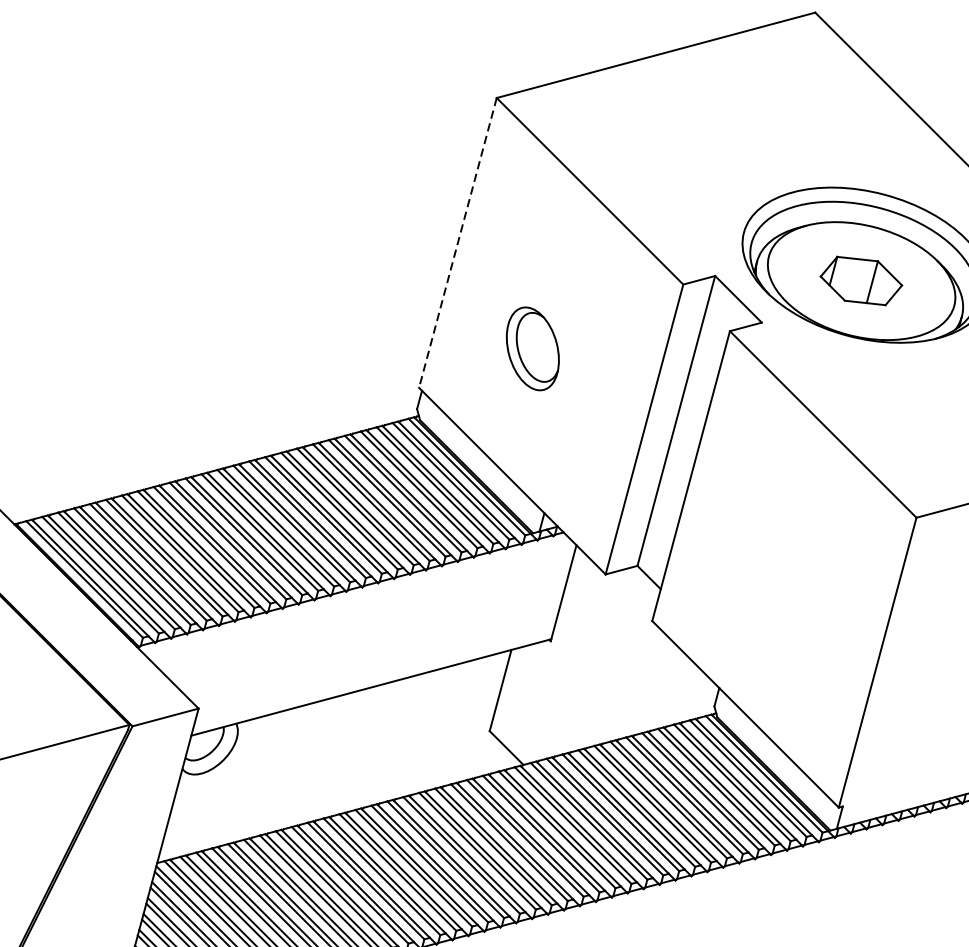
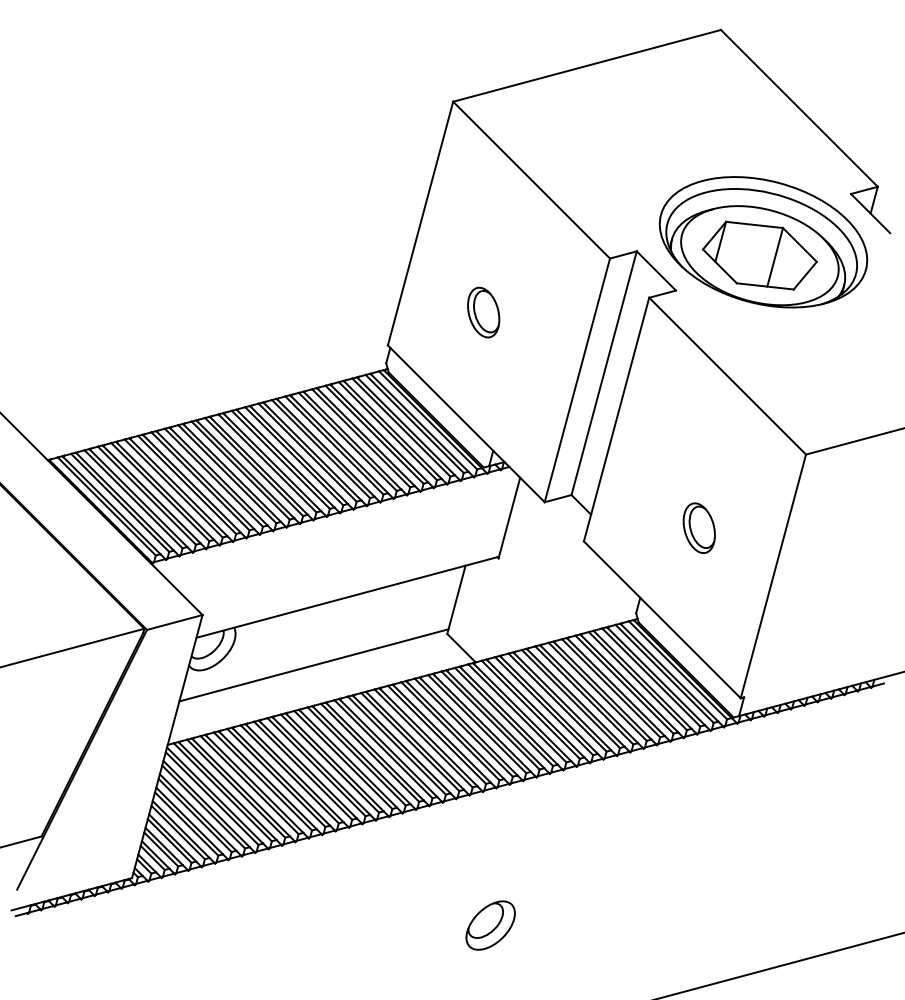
line: (457, 244) -> (420, 224), dashed -> solid
part: (861, 280) -> (759, 255), size x1.67
part: (532, 348) -> (483, 312), size x0.71
part: (788, 604) -> (698, 527), added
line: (330, 768) -> (313, 665), added

